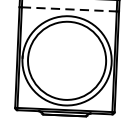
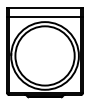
line: (69, 8) -> (45, 16), dashed -> solid

